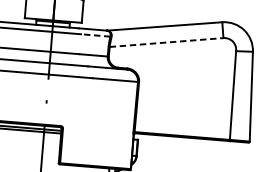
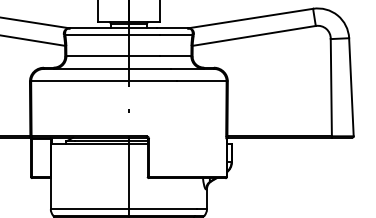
line: (94, 35) -> (175, 34), dashed -> solid
line: (166, 42) -> (254, 35), dashed -> solid

